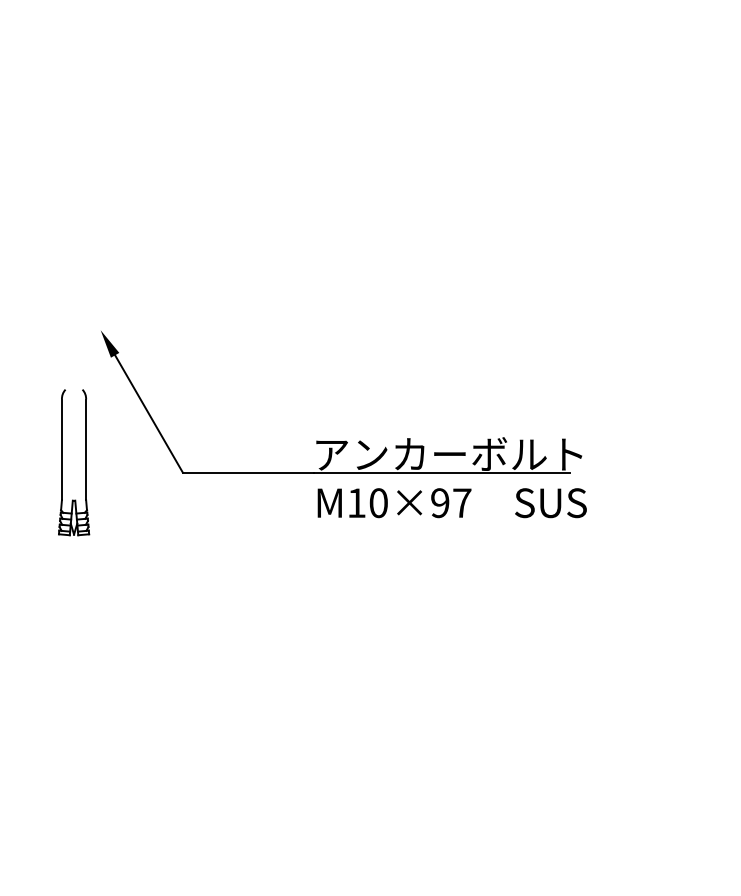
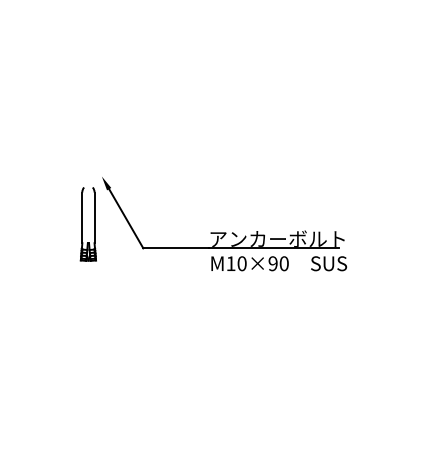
part: (72, 463) -> (87, 224), moved
text: (460, 502) -> (283, 263), M10×97 -> M10×90

